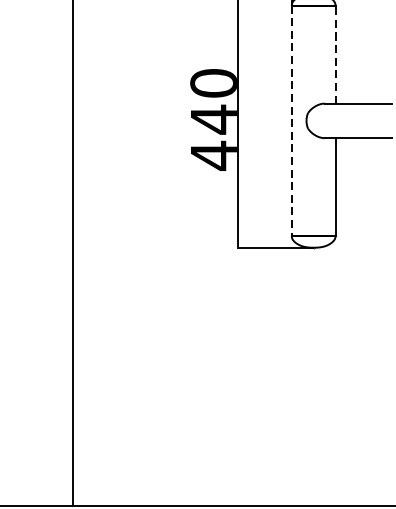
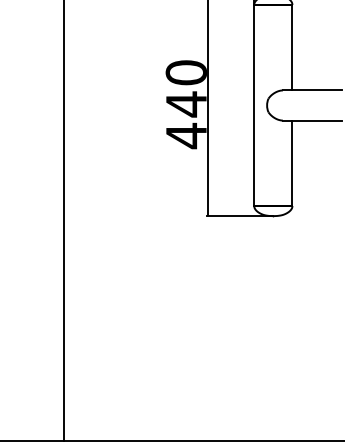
line: (335, 54) -> (292, 47), dashed -> solid
line: (292, 120) -> (254, 105), dashed -> solid

